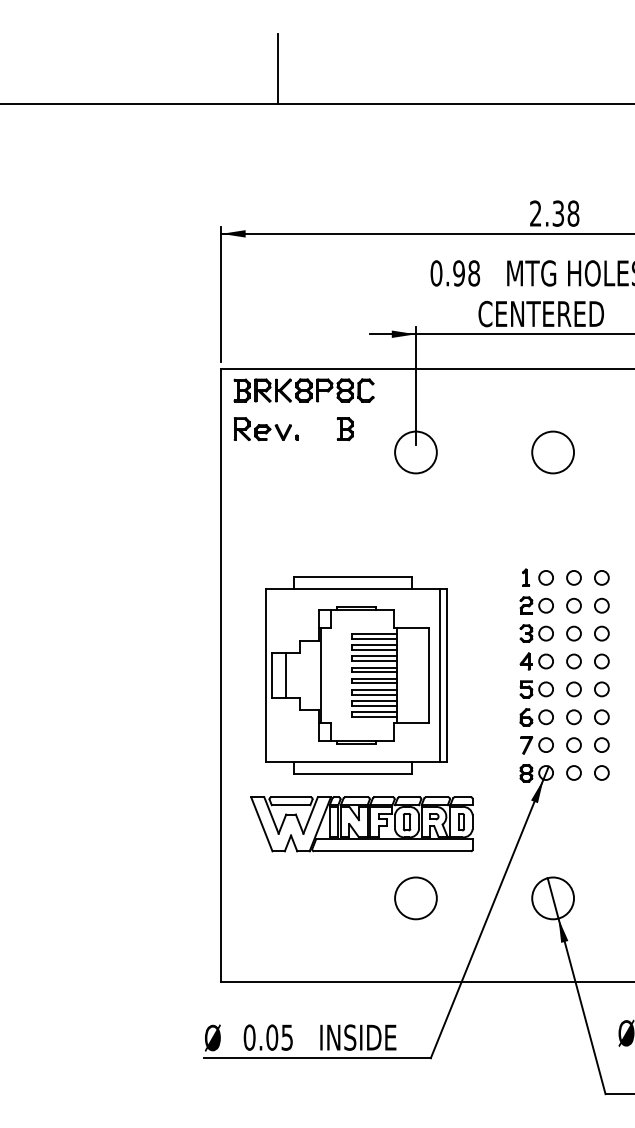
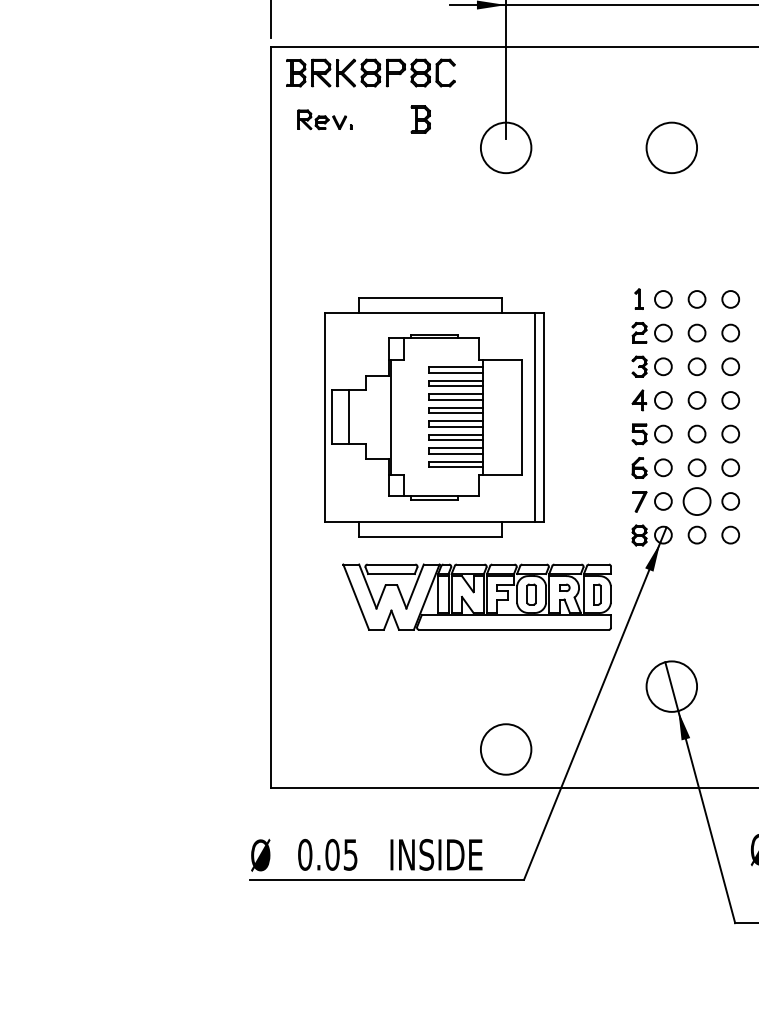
part: (265, 429) -> (324, 120), size x0.7
circle: (573, 744) -> (696, 500), size x1.6
part: (361, 824) -> (476, 597), moved
circle: (415, 898) -> (505, 749), moved

